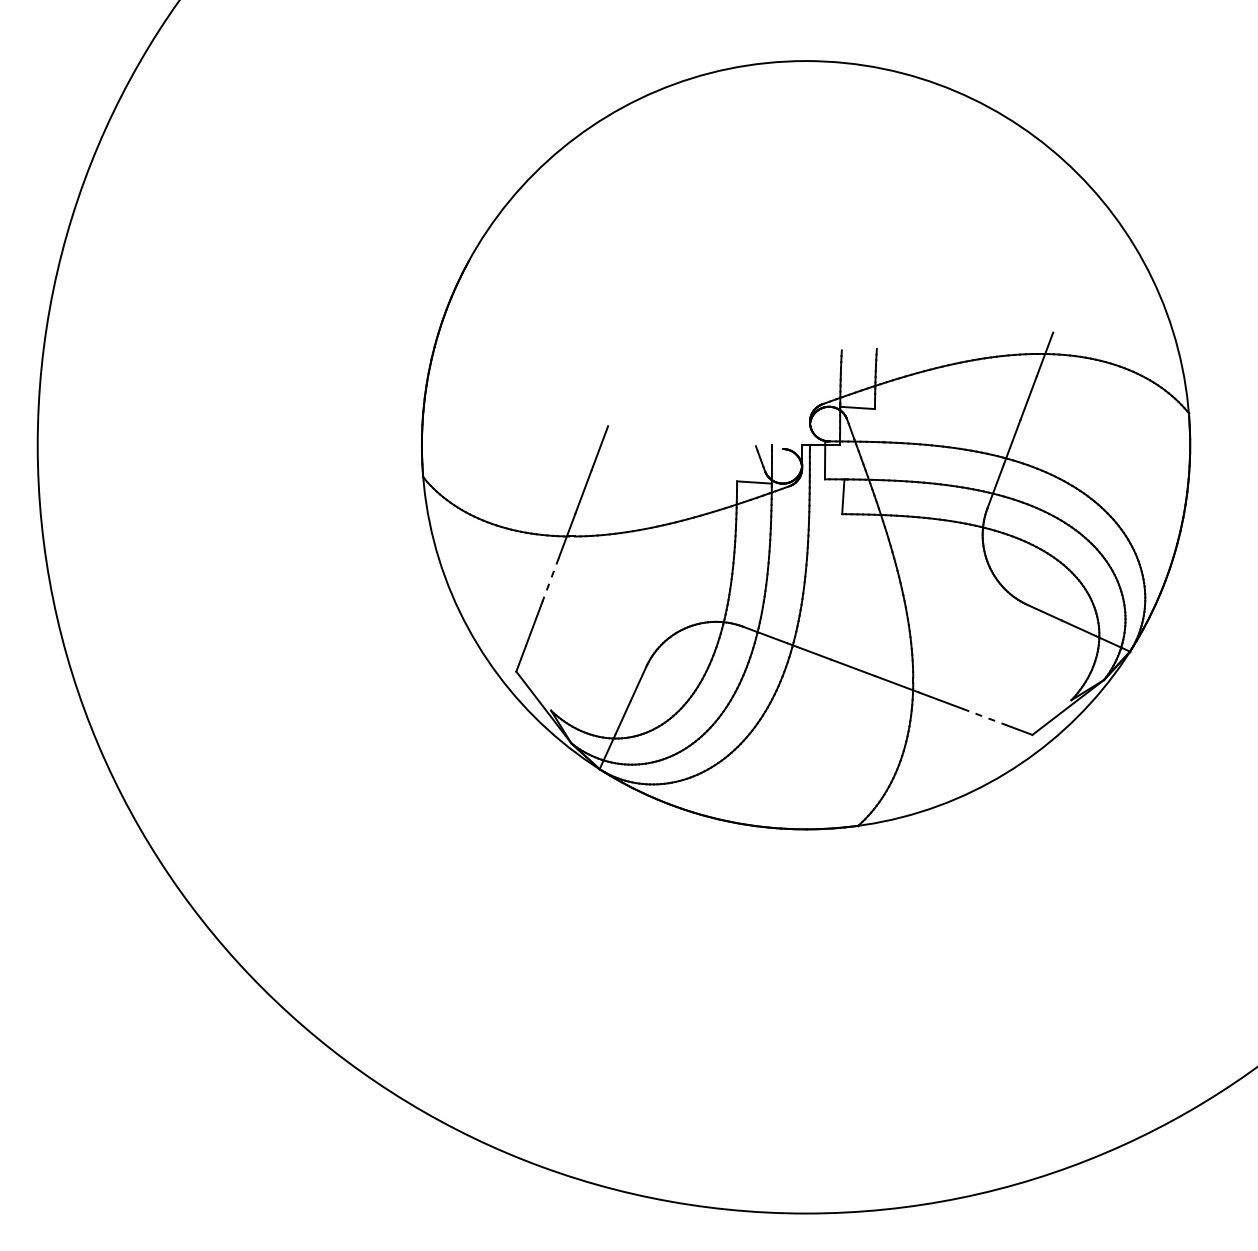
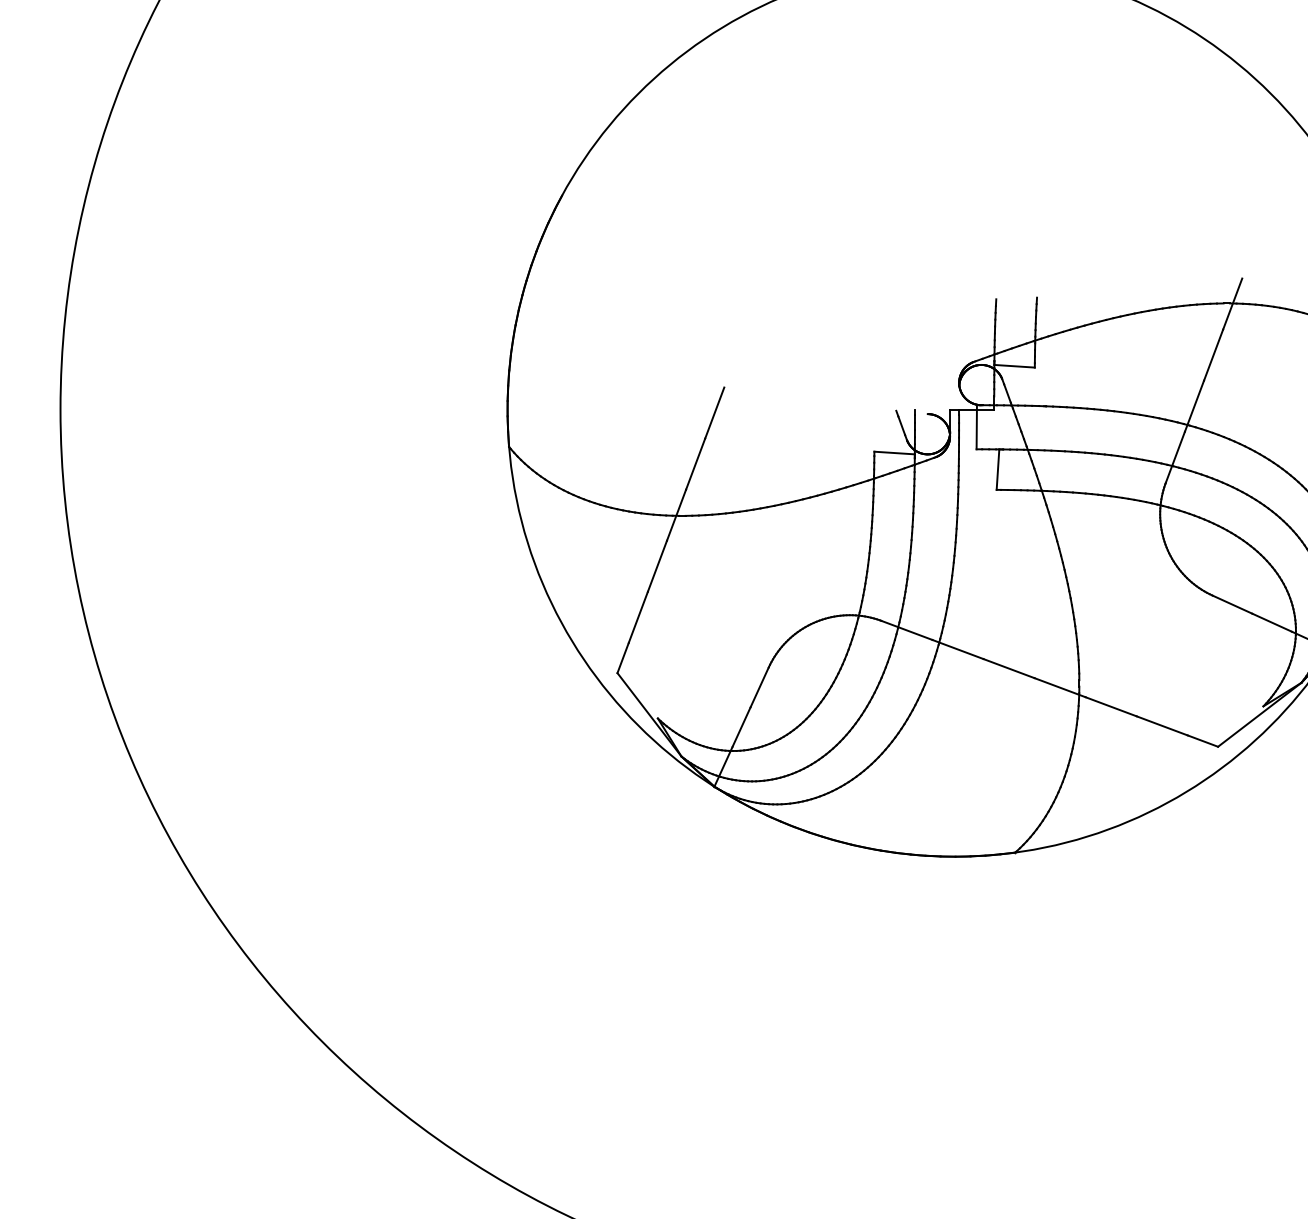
line: (550, 580) -> (657, 567), dashed -> solid
line: (985, 717) -> (1163, 726), dashed -> solid

